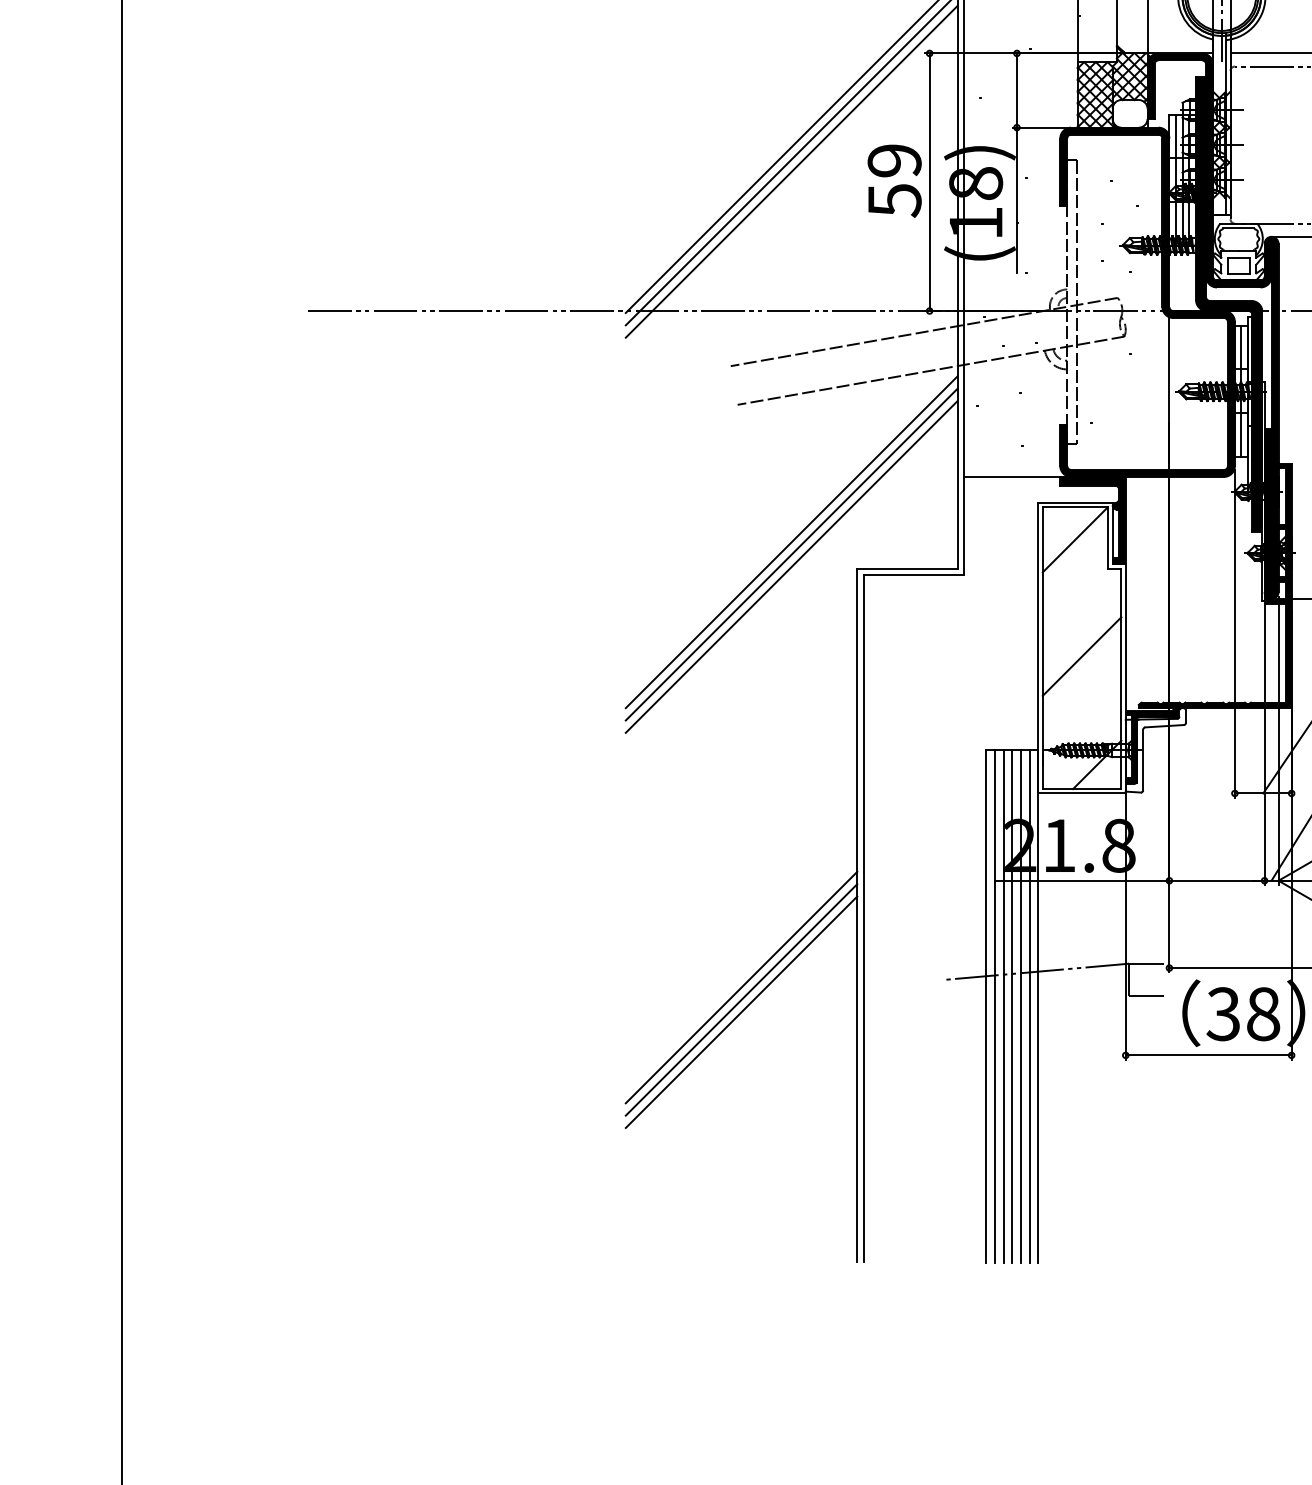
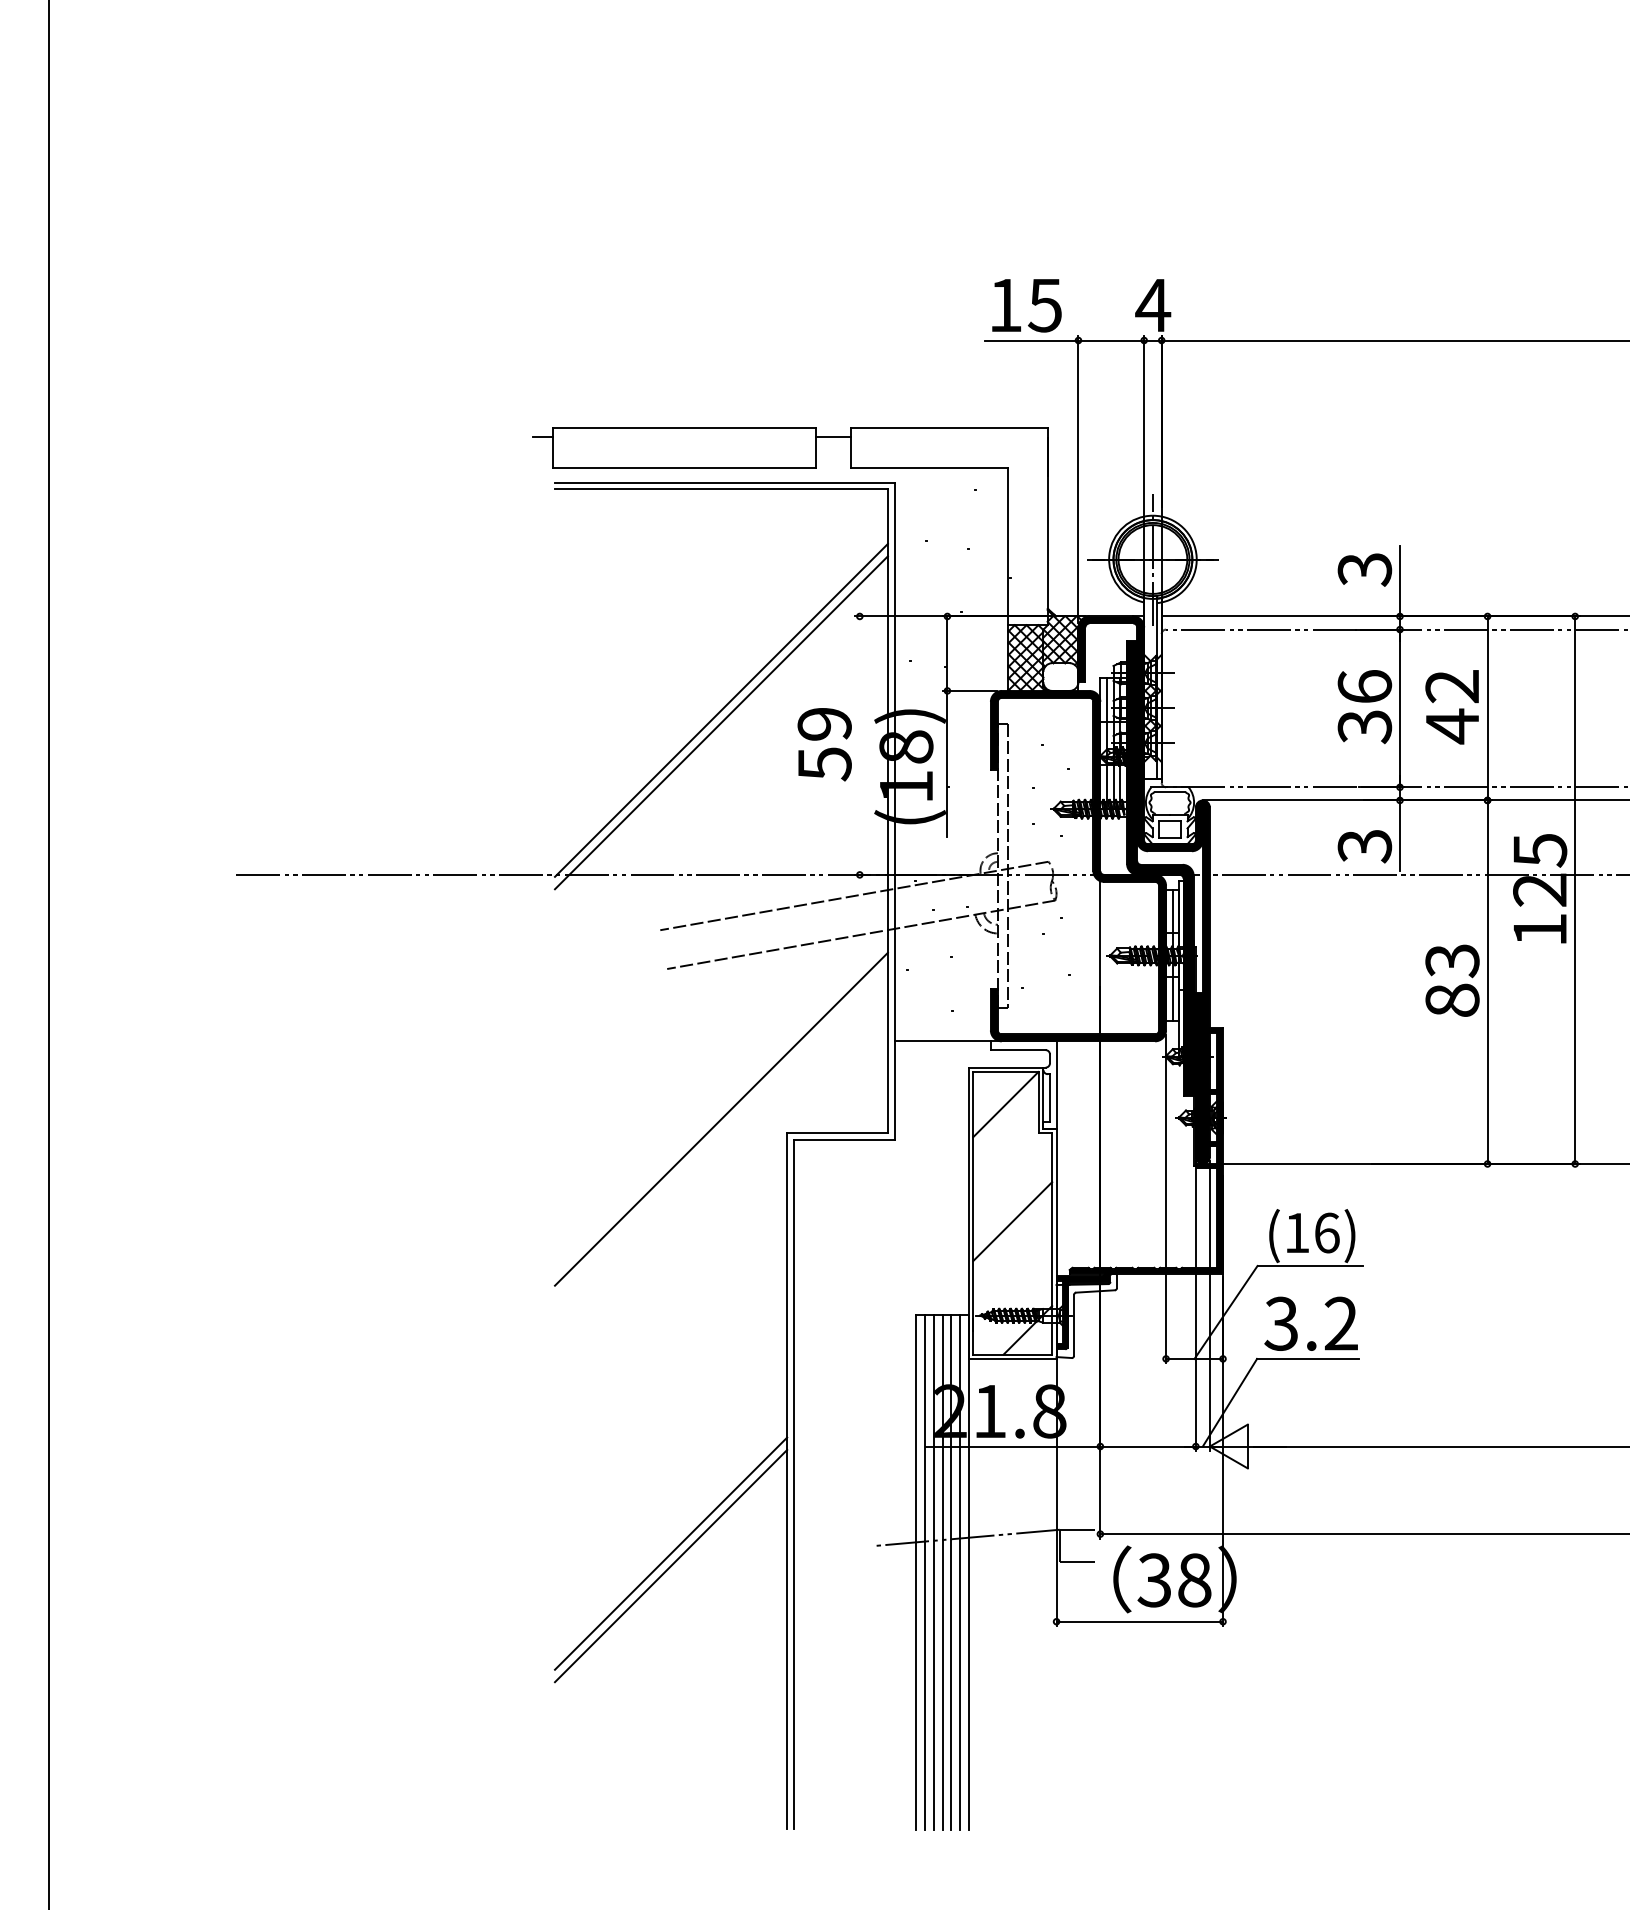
line: (790, 171) -> (720, 734), removed
line: (929, 182) -> (859, 745), removed
fill: (1092, 519) -> (1023, 1084), removed
line: (790, 541) -> (720, 1106), removed
line: (790, 566) -> (720, 1131), removed
line: (740, 1012) -> (670, 1578), removed

